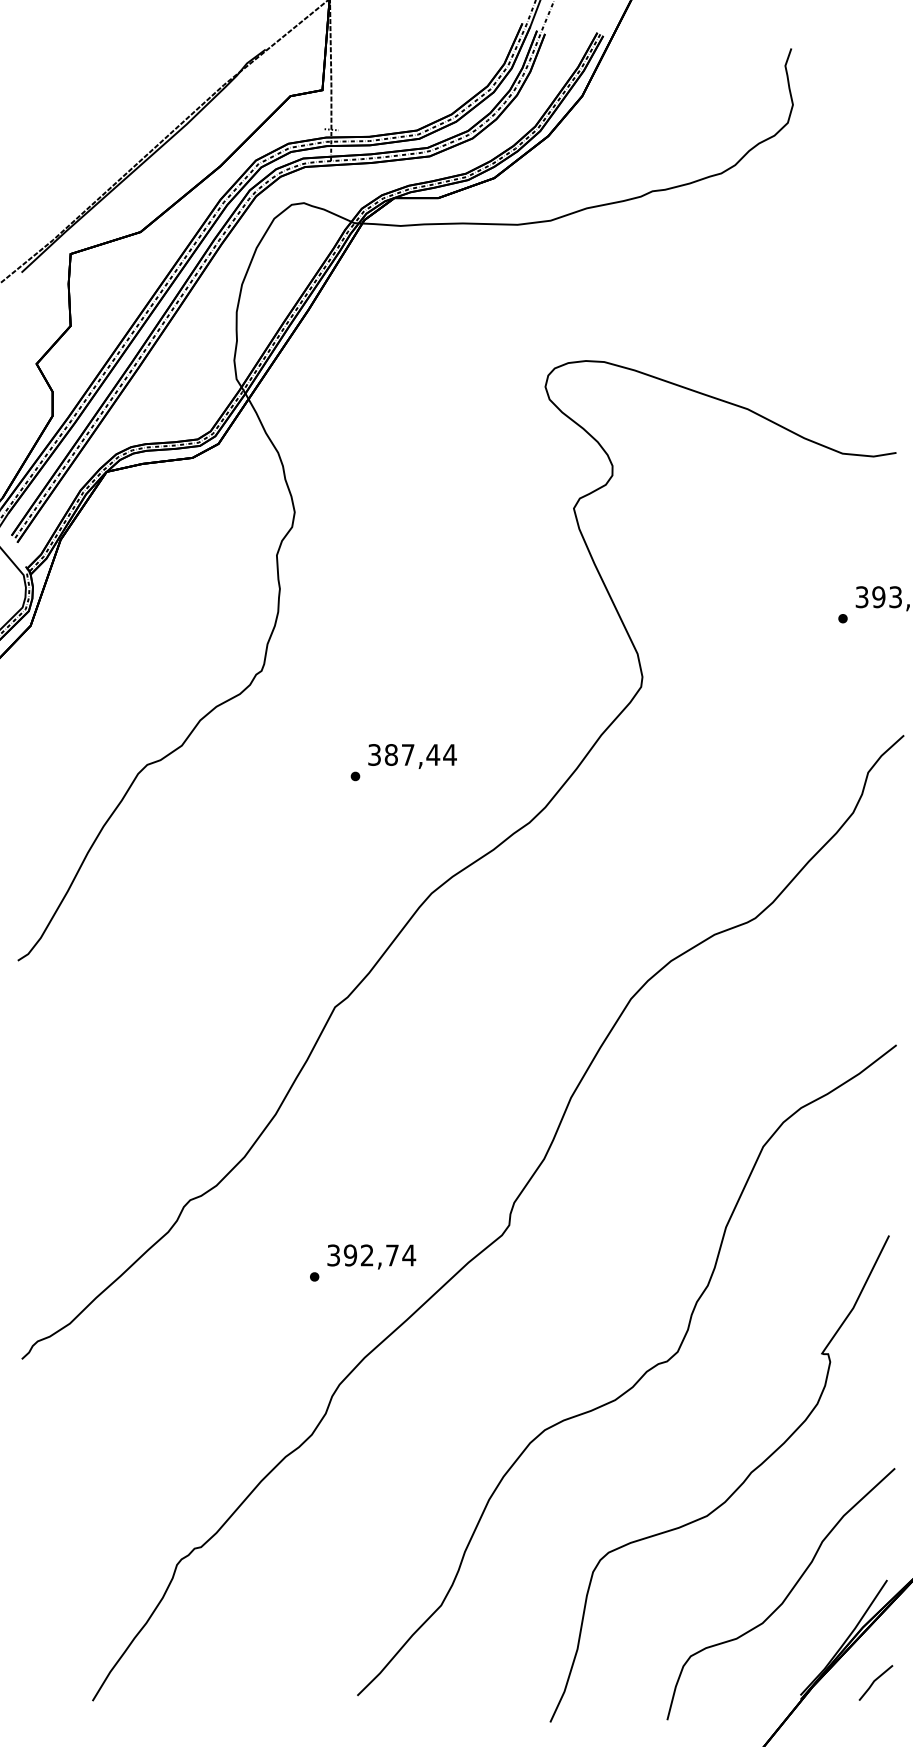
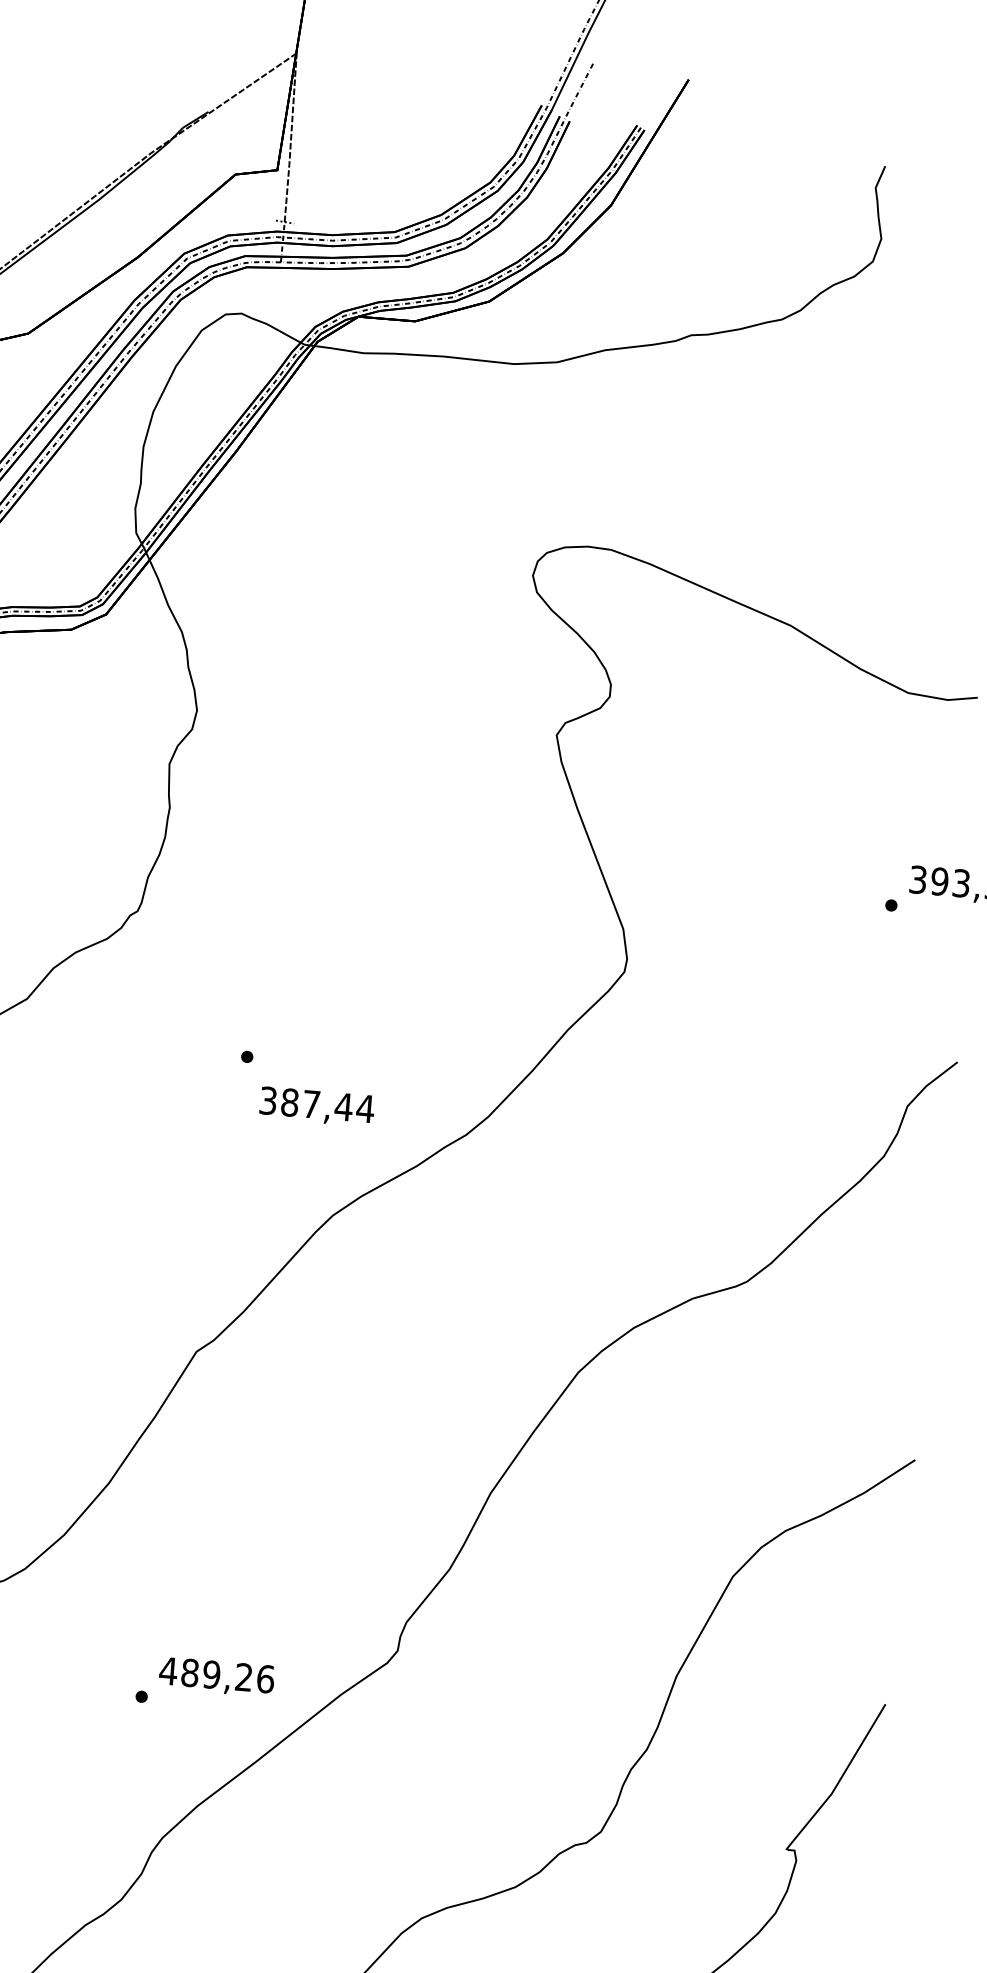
text: (412, 756) -> (317, 1106), moved
text: (371, 1255) -> (217, 1675), 392,74 -> 489,26

